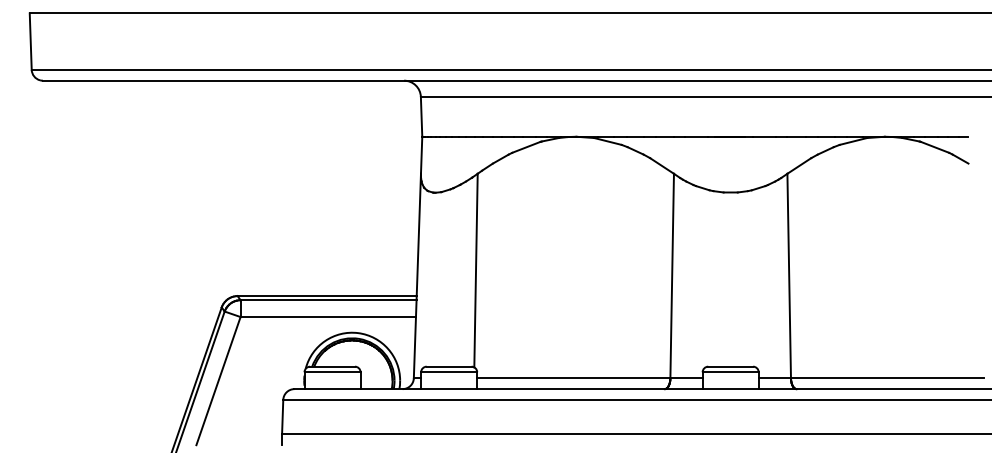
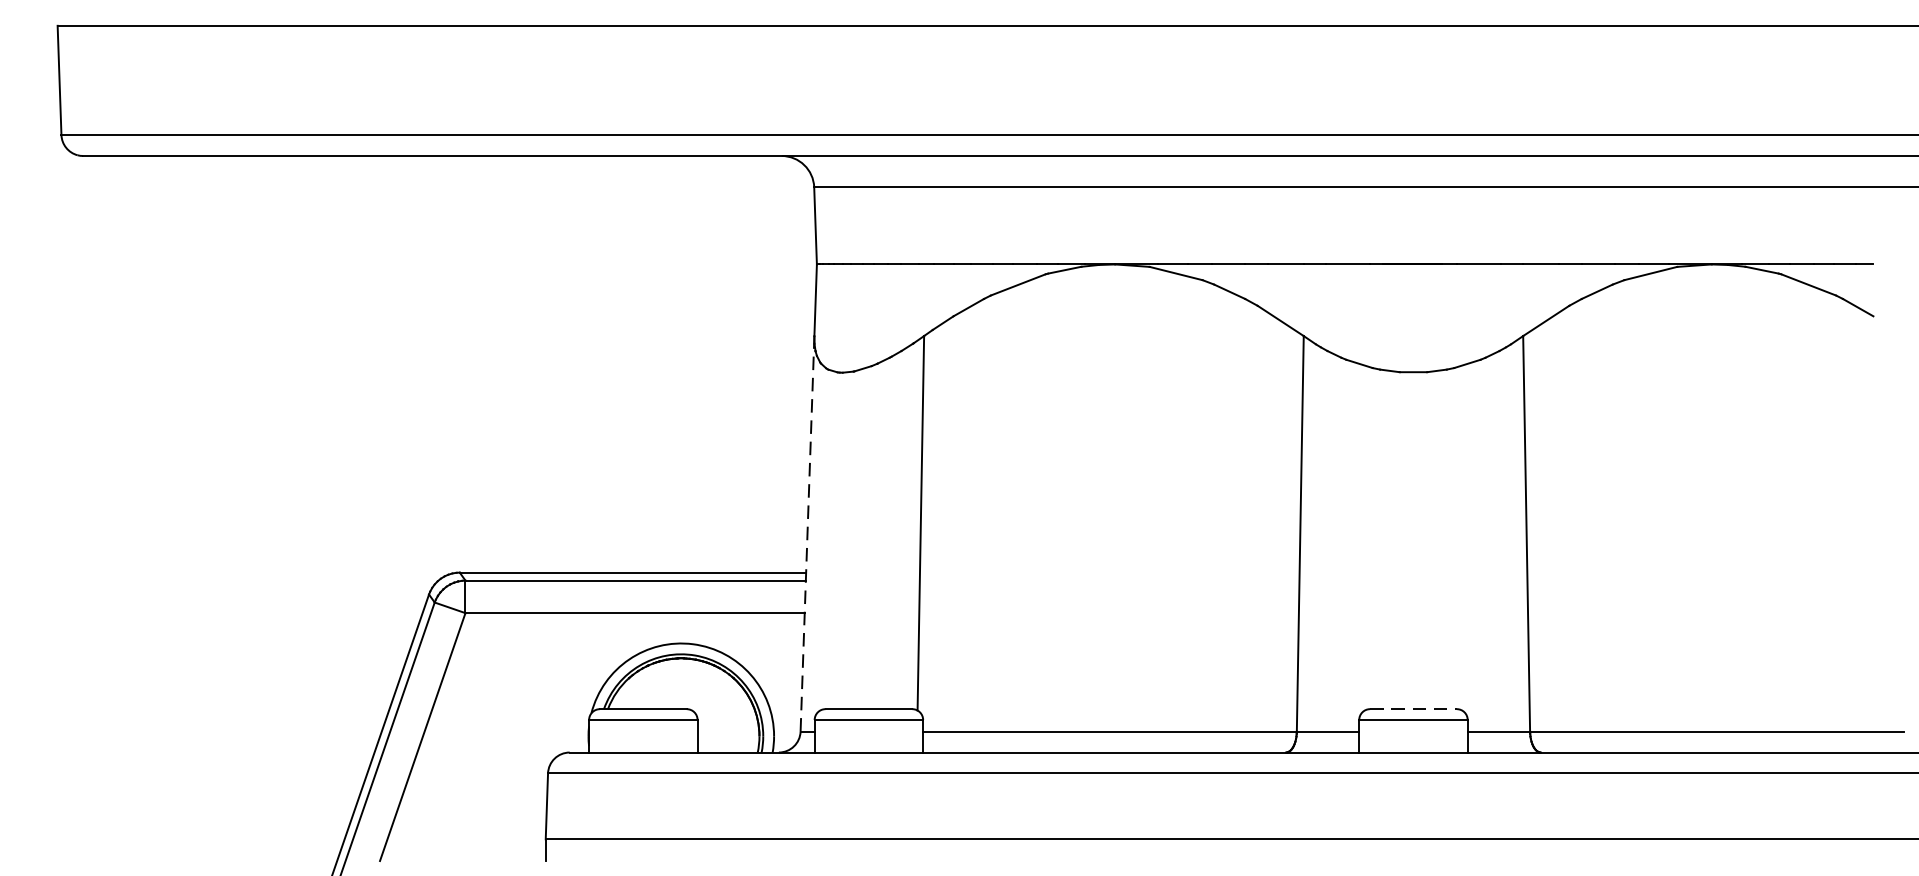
line: (417, 275) -> (807, 532), solid -> dashed
line: (731, 366) -> (1415, 708), solid -> dashed

